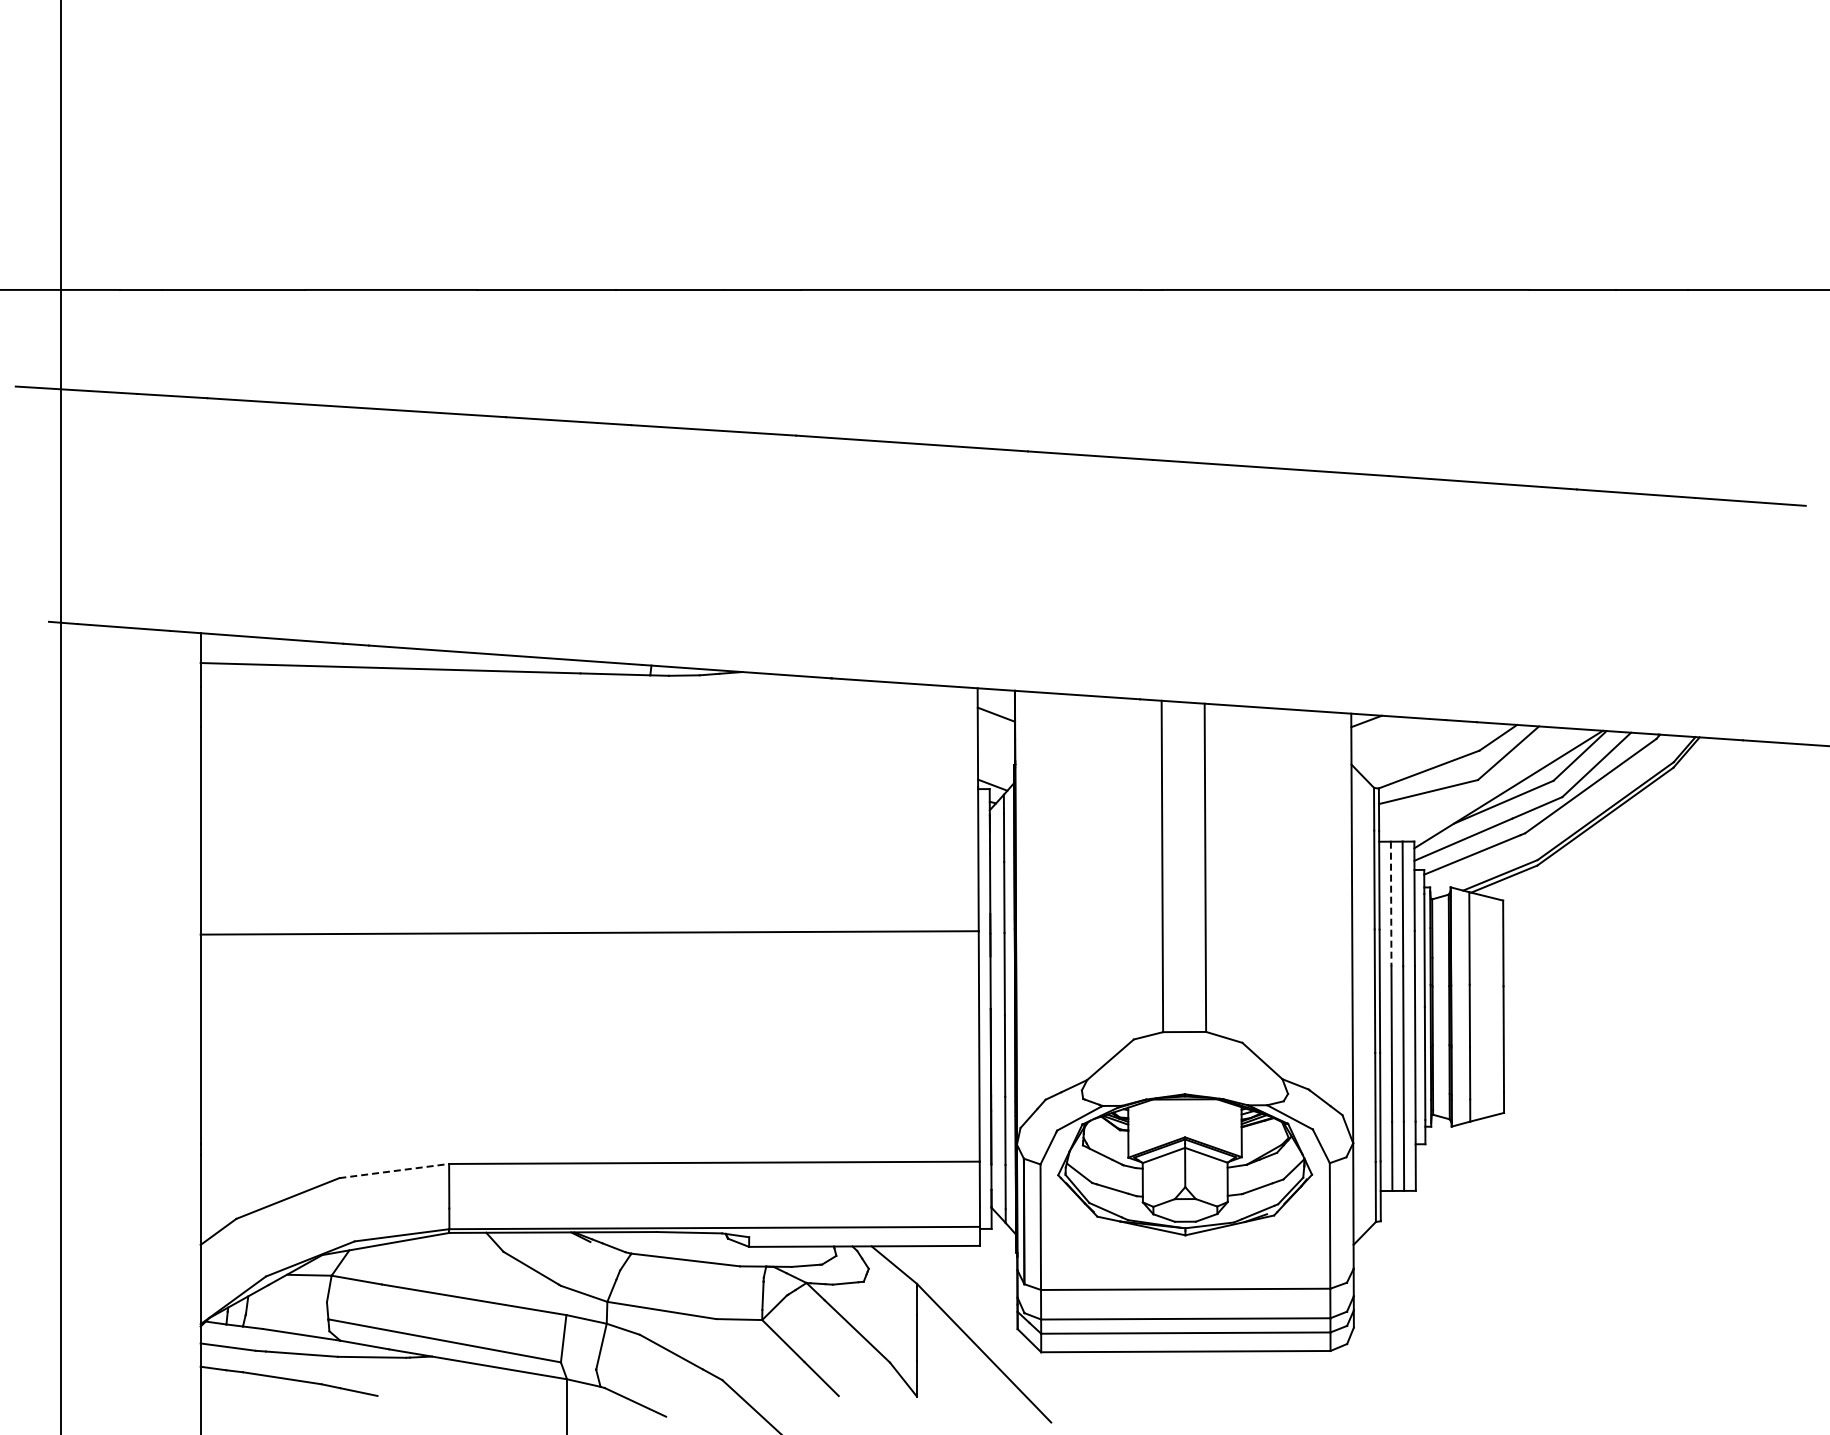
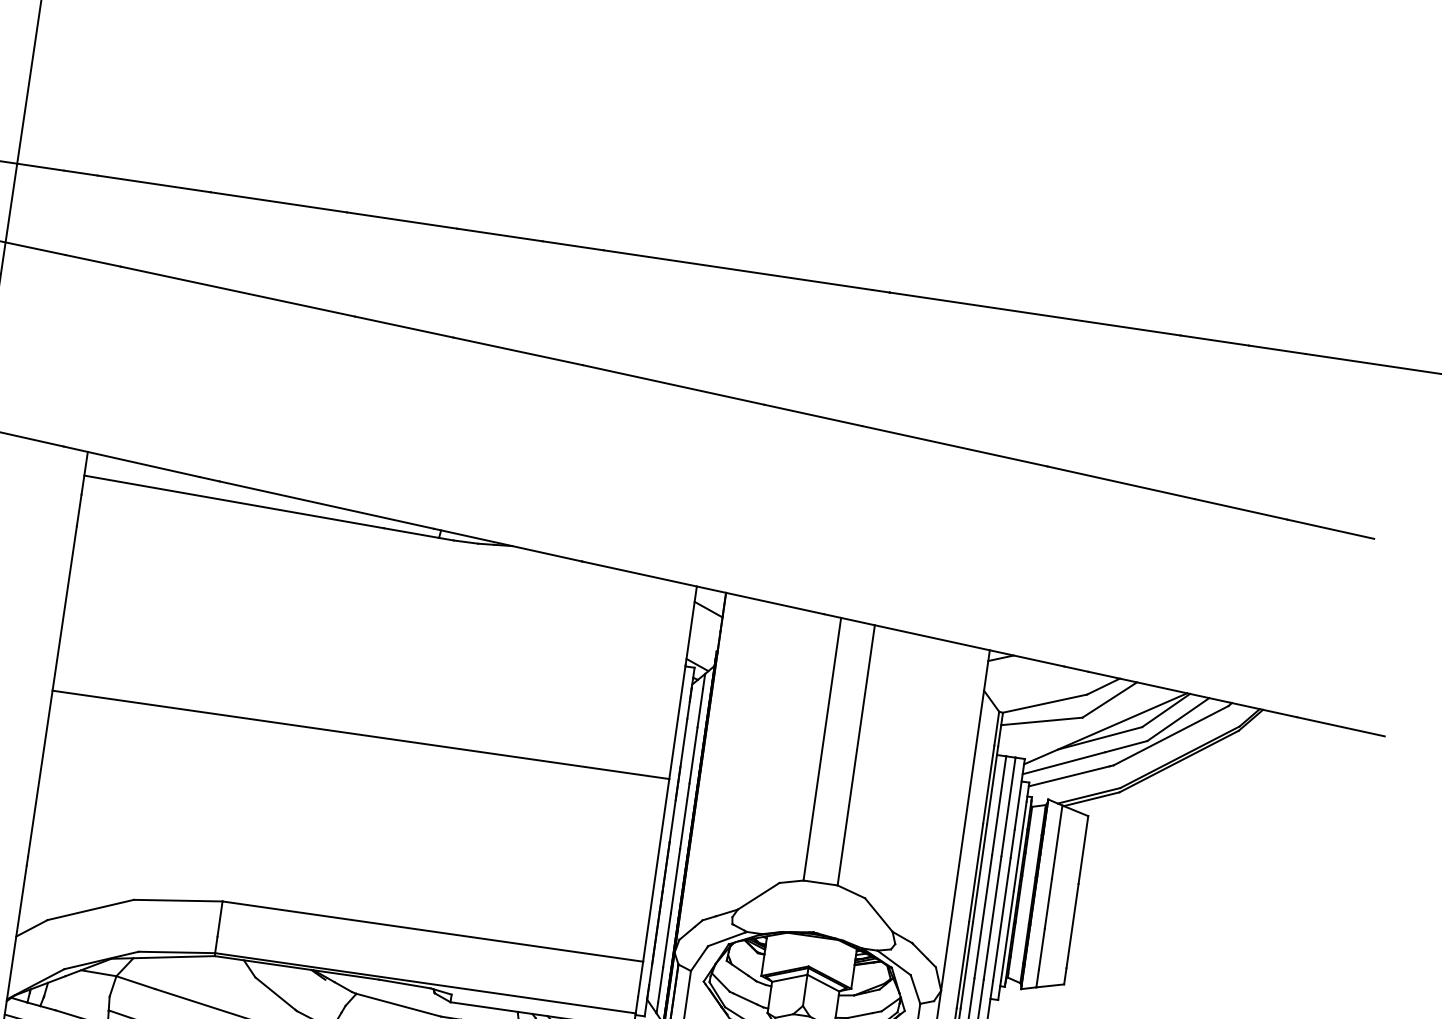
line: (1391, 904) -> (999, 806), dashed -> solid
line: (394, 1170) -> (178, 900), dashed -> solid

